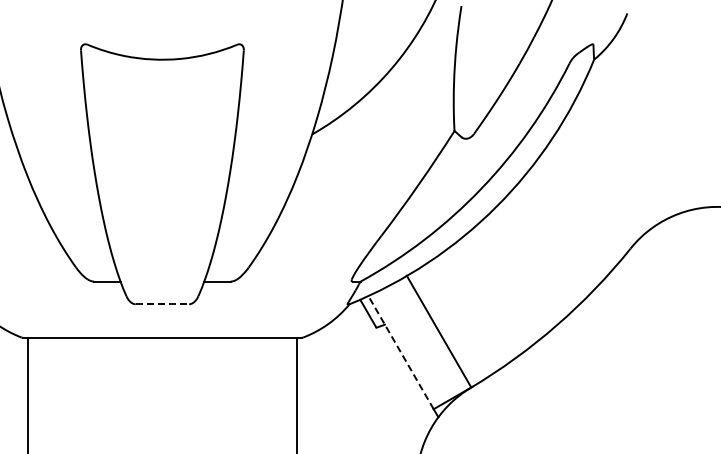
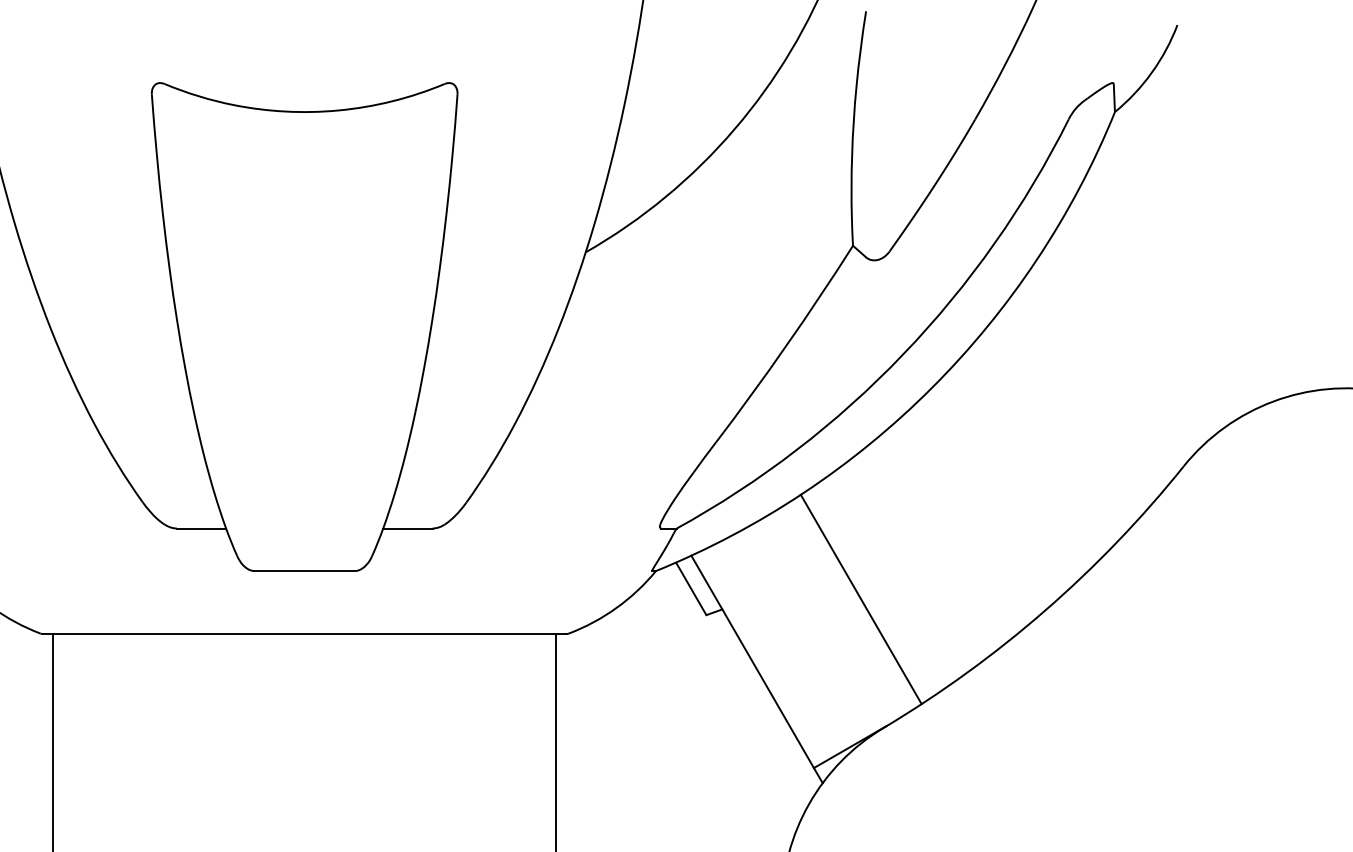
line: (162, 304) -> (304, 571), dashed -> solid
line: (438, 331) -> (860, 599), moved
line: (400, 352) -> (751, 661), dashed -> solid

